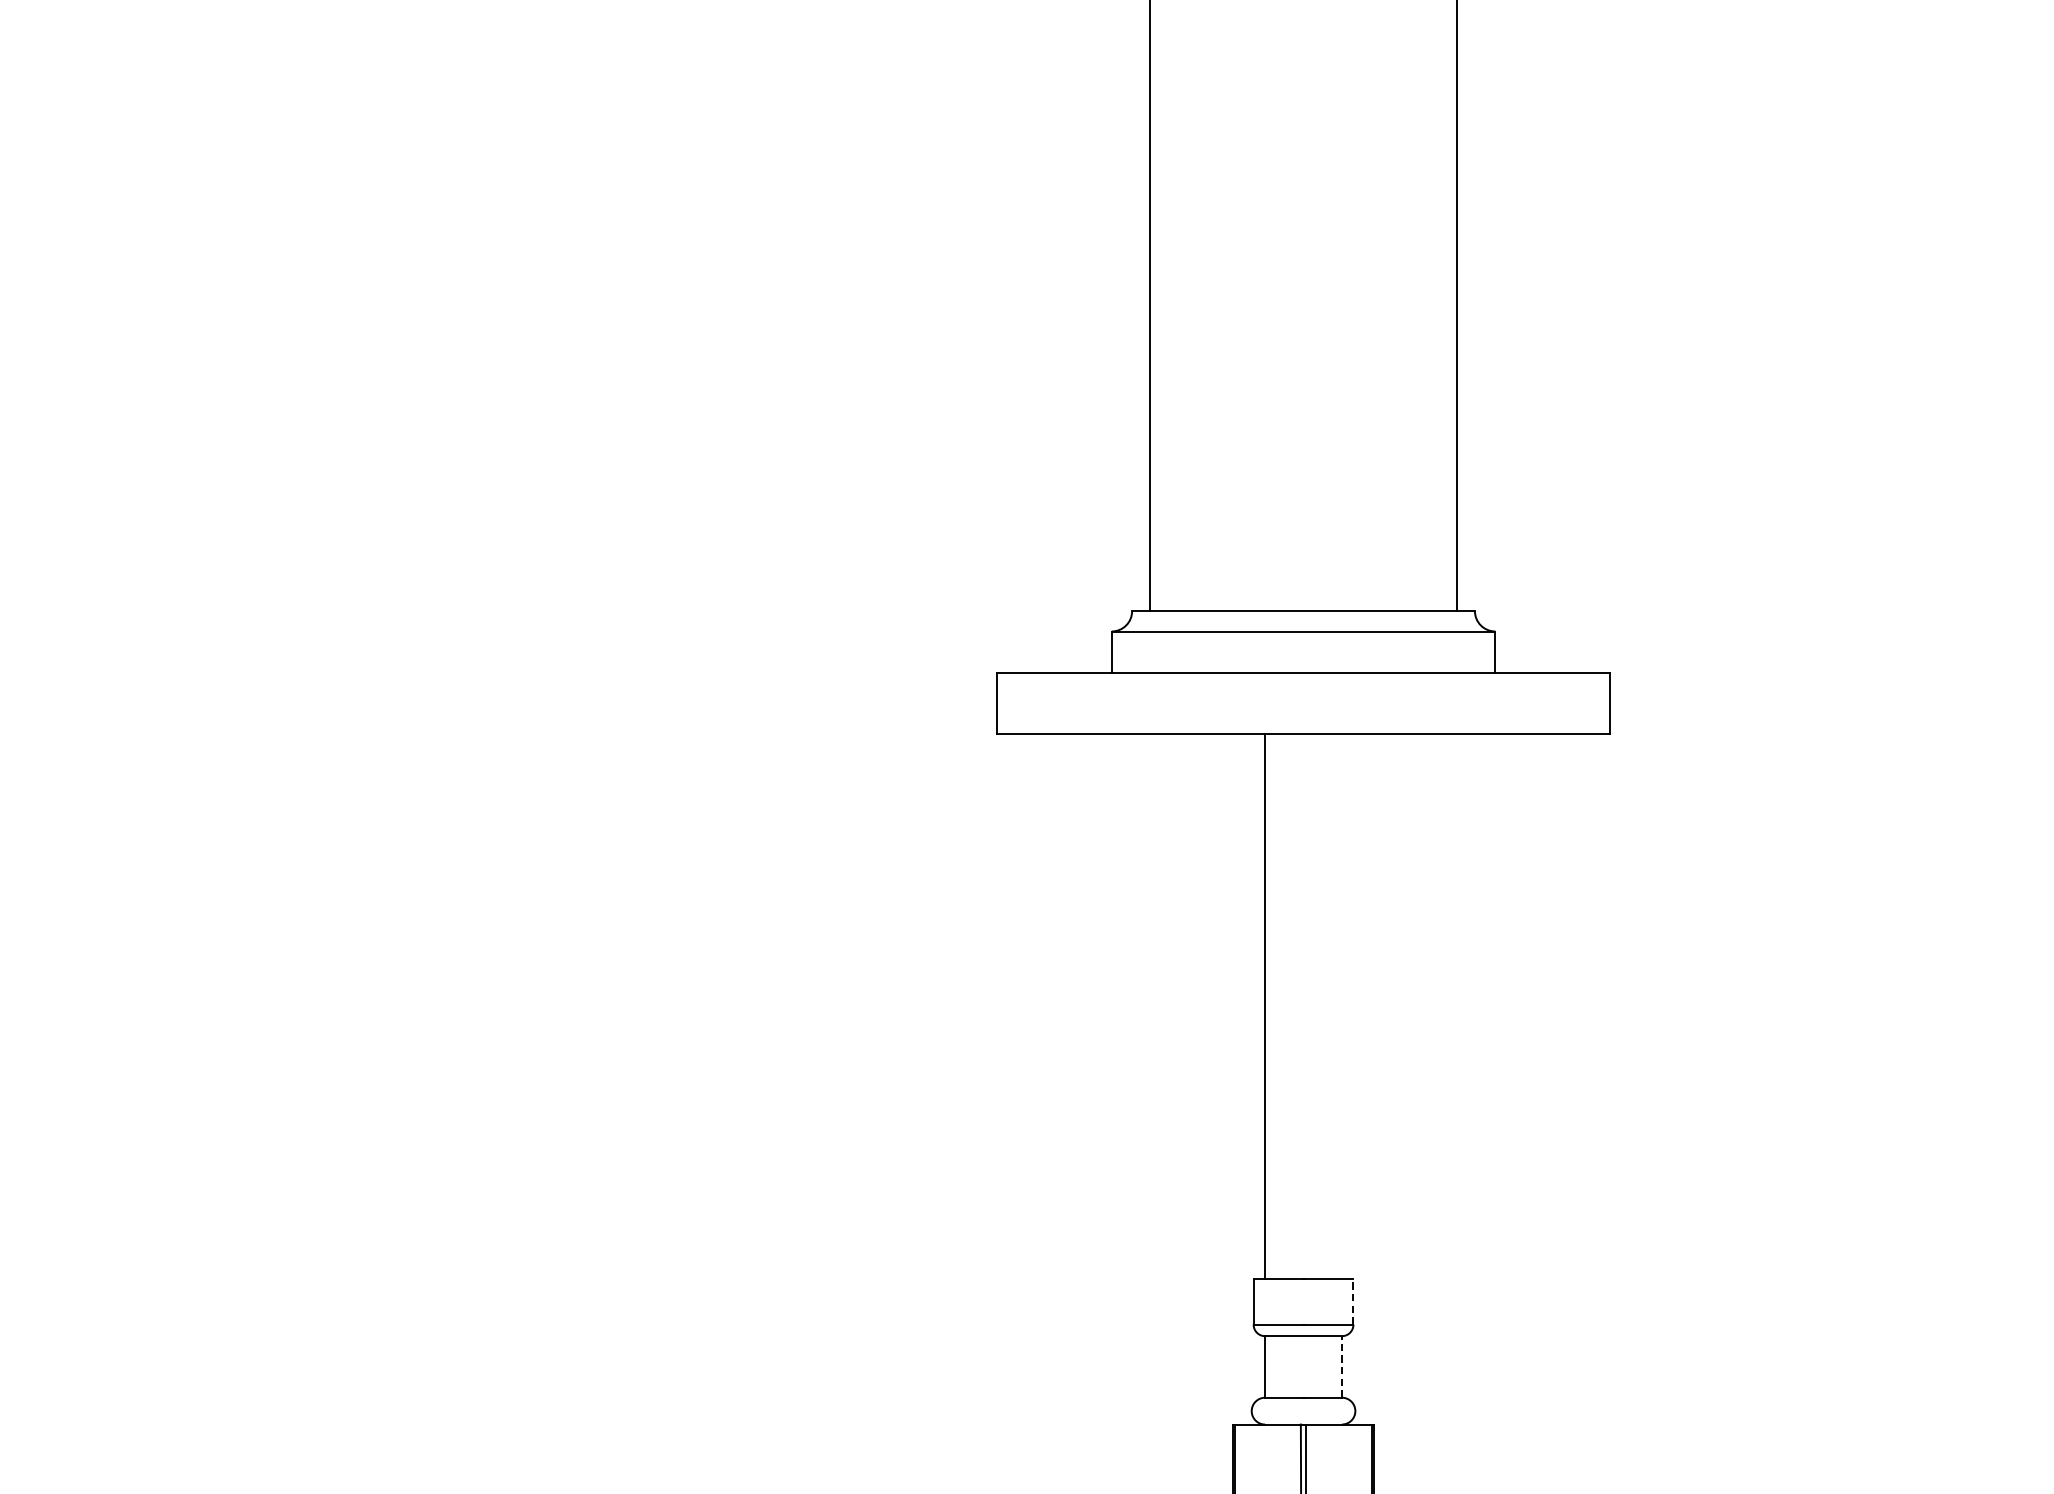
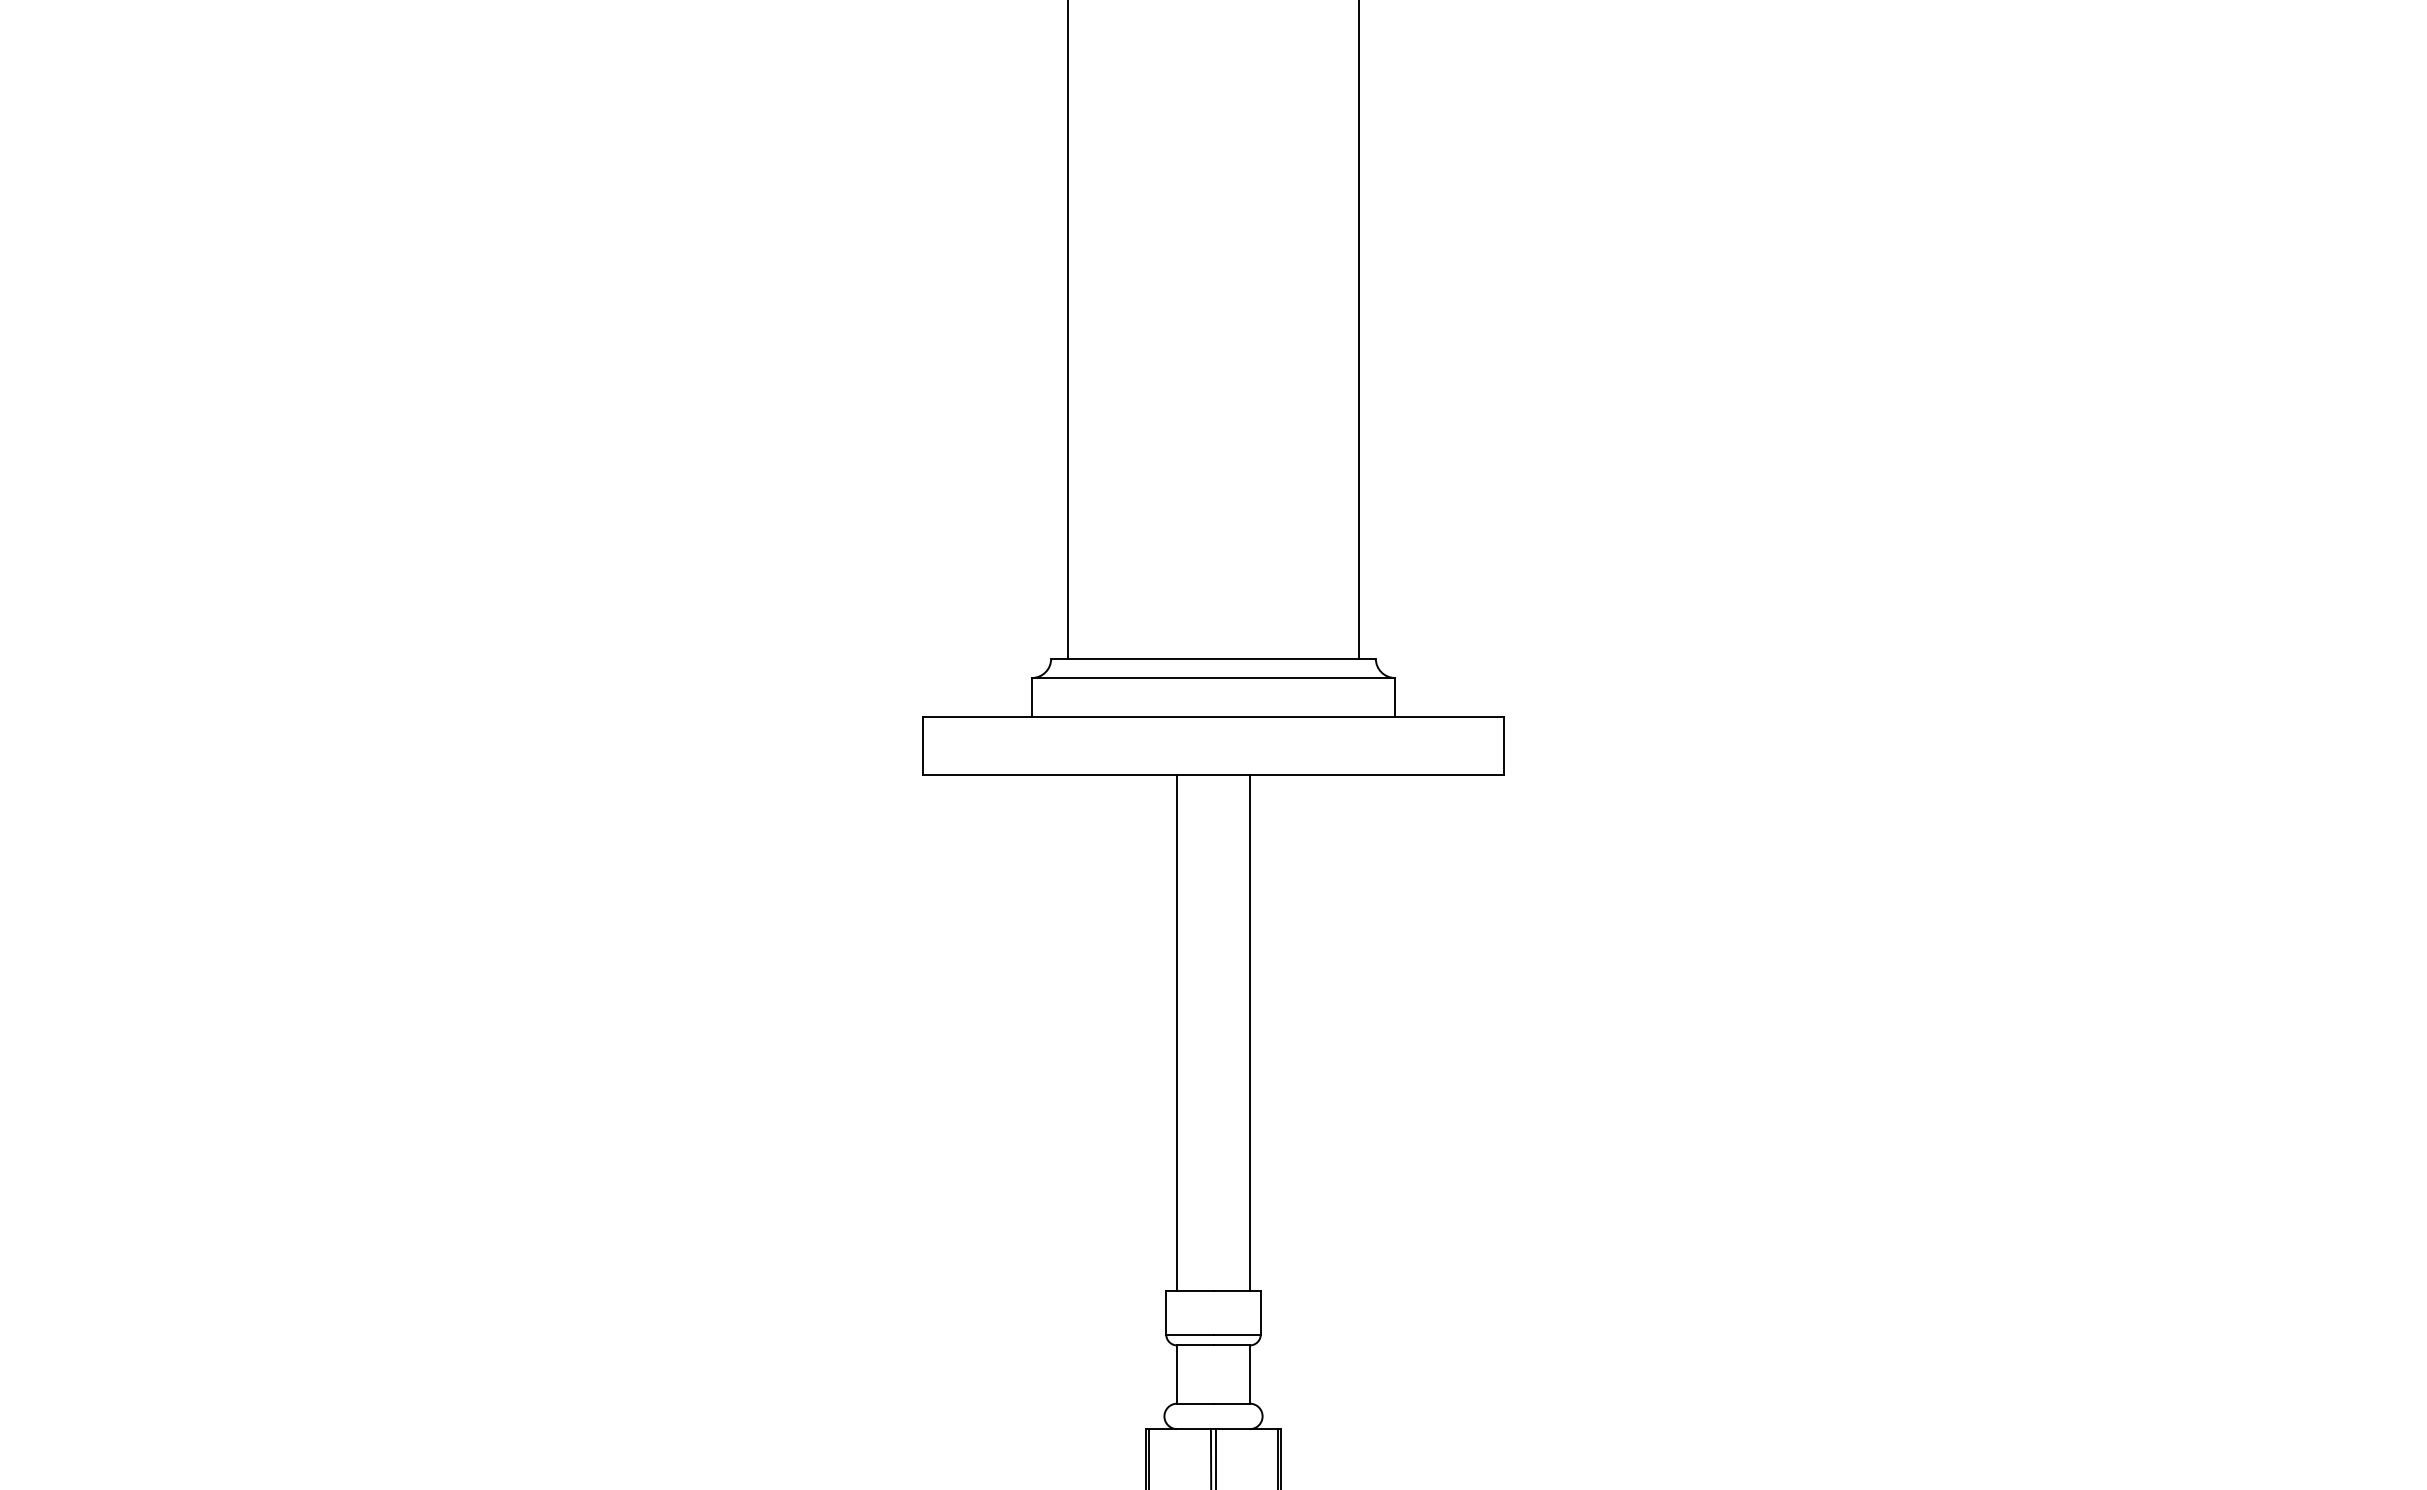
line: (1341, 1006) -> (1249, 1033), added
line: (1353, 1301) -> (1260, 1312), dashed -> solid
line: (1341, 1366) -> (1249, 1374), dashed -> solid

